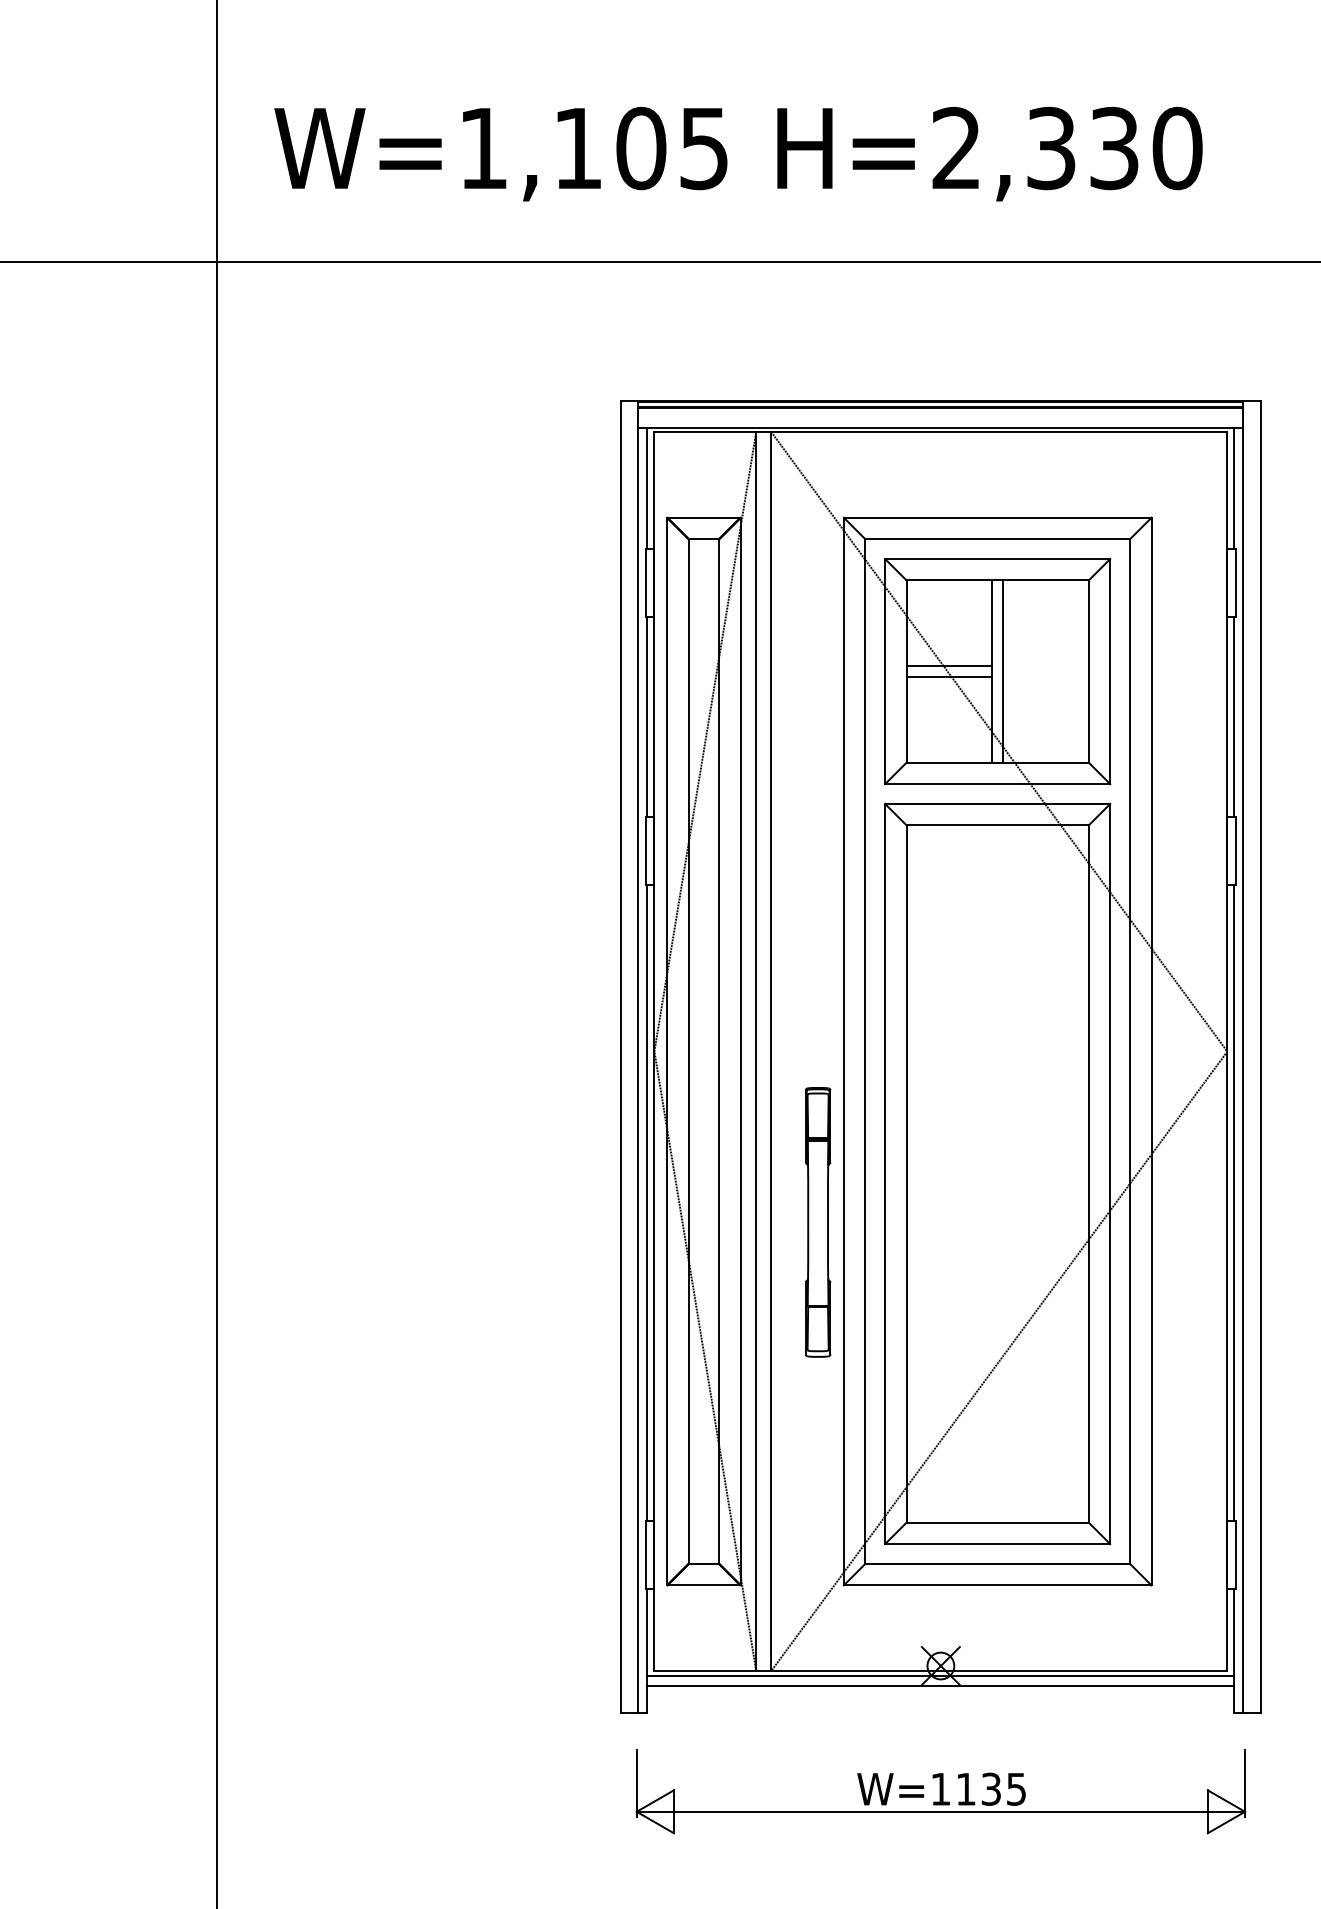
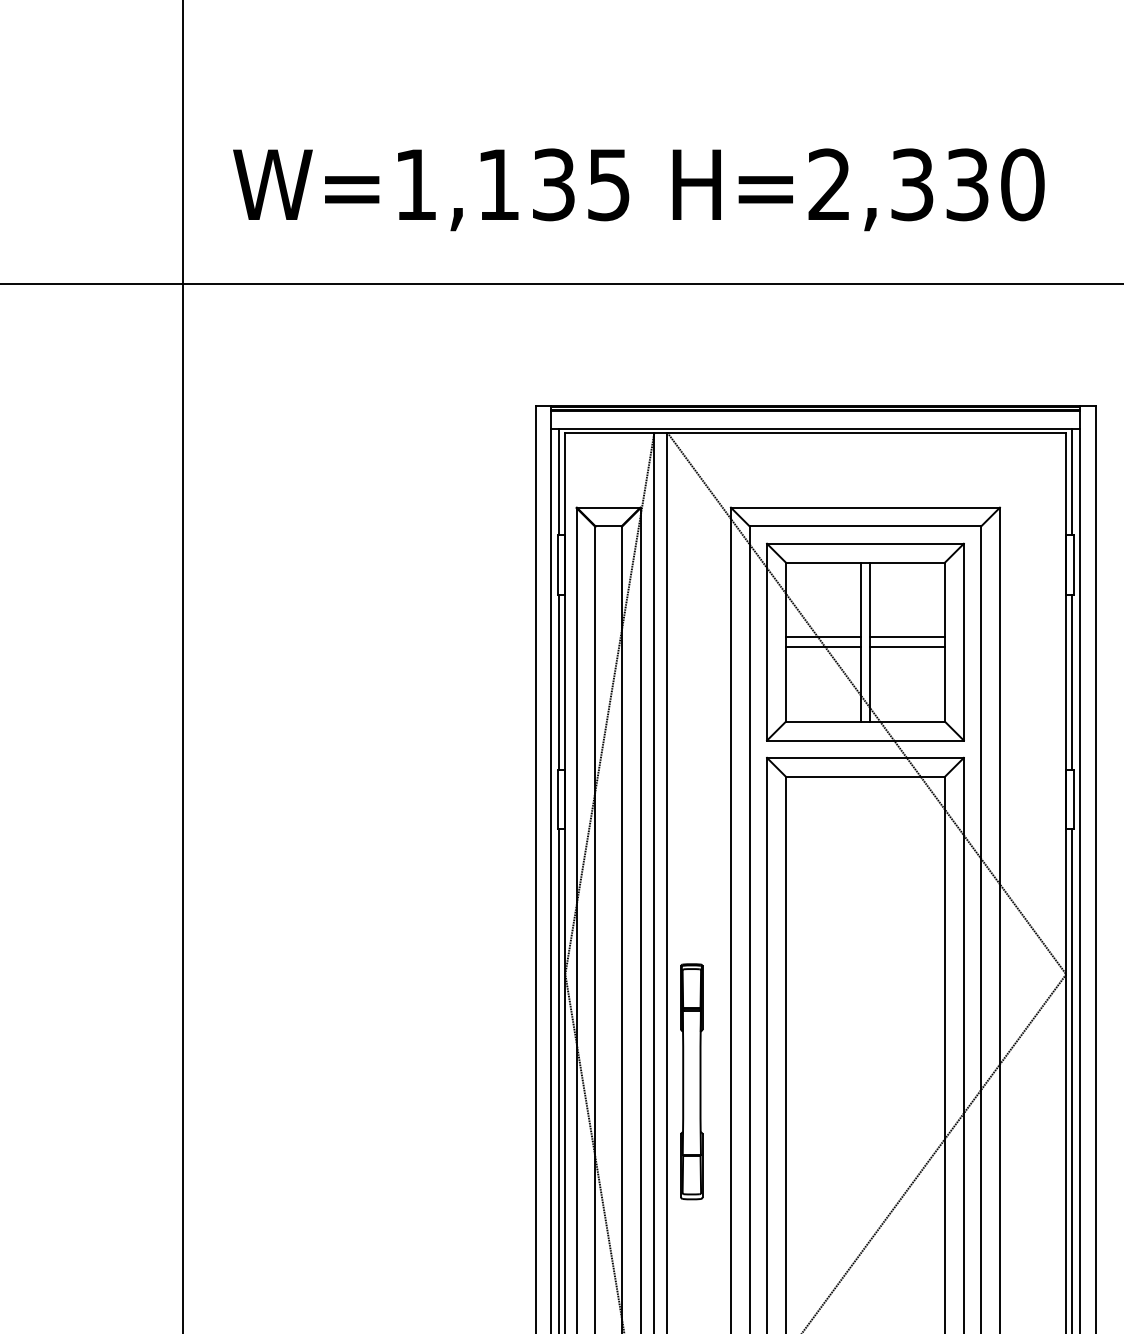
text: (641, 148) -> (554, 184), W=1,105 -> W=1,135
line: (1045, 666) -> (907, 637), added
line: (1045, 676) -> (907, 646), added
part: (818, 1222) -> (692, 1081), moved

